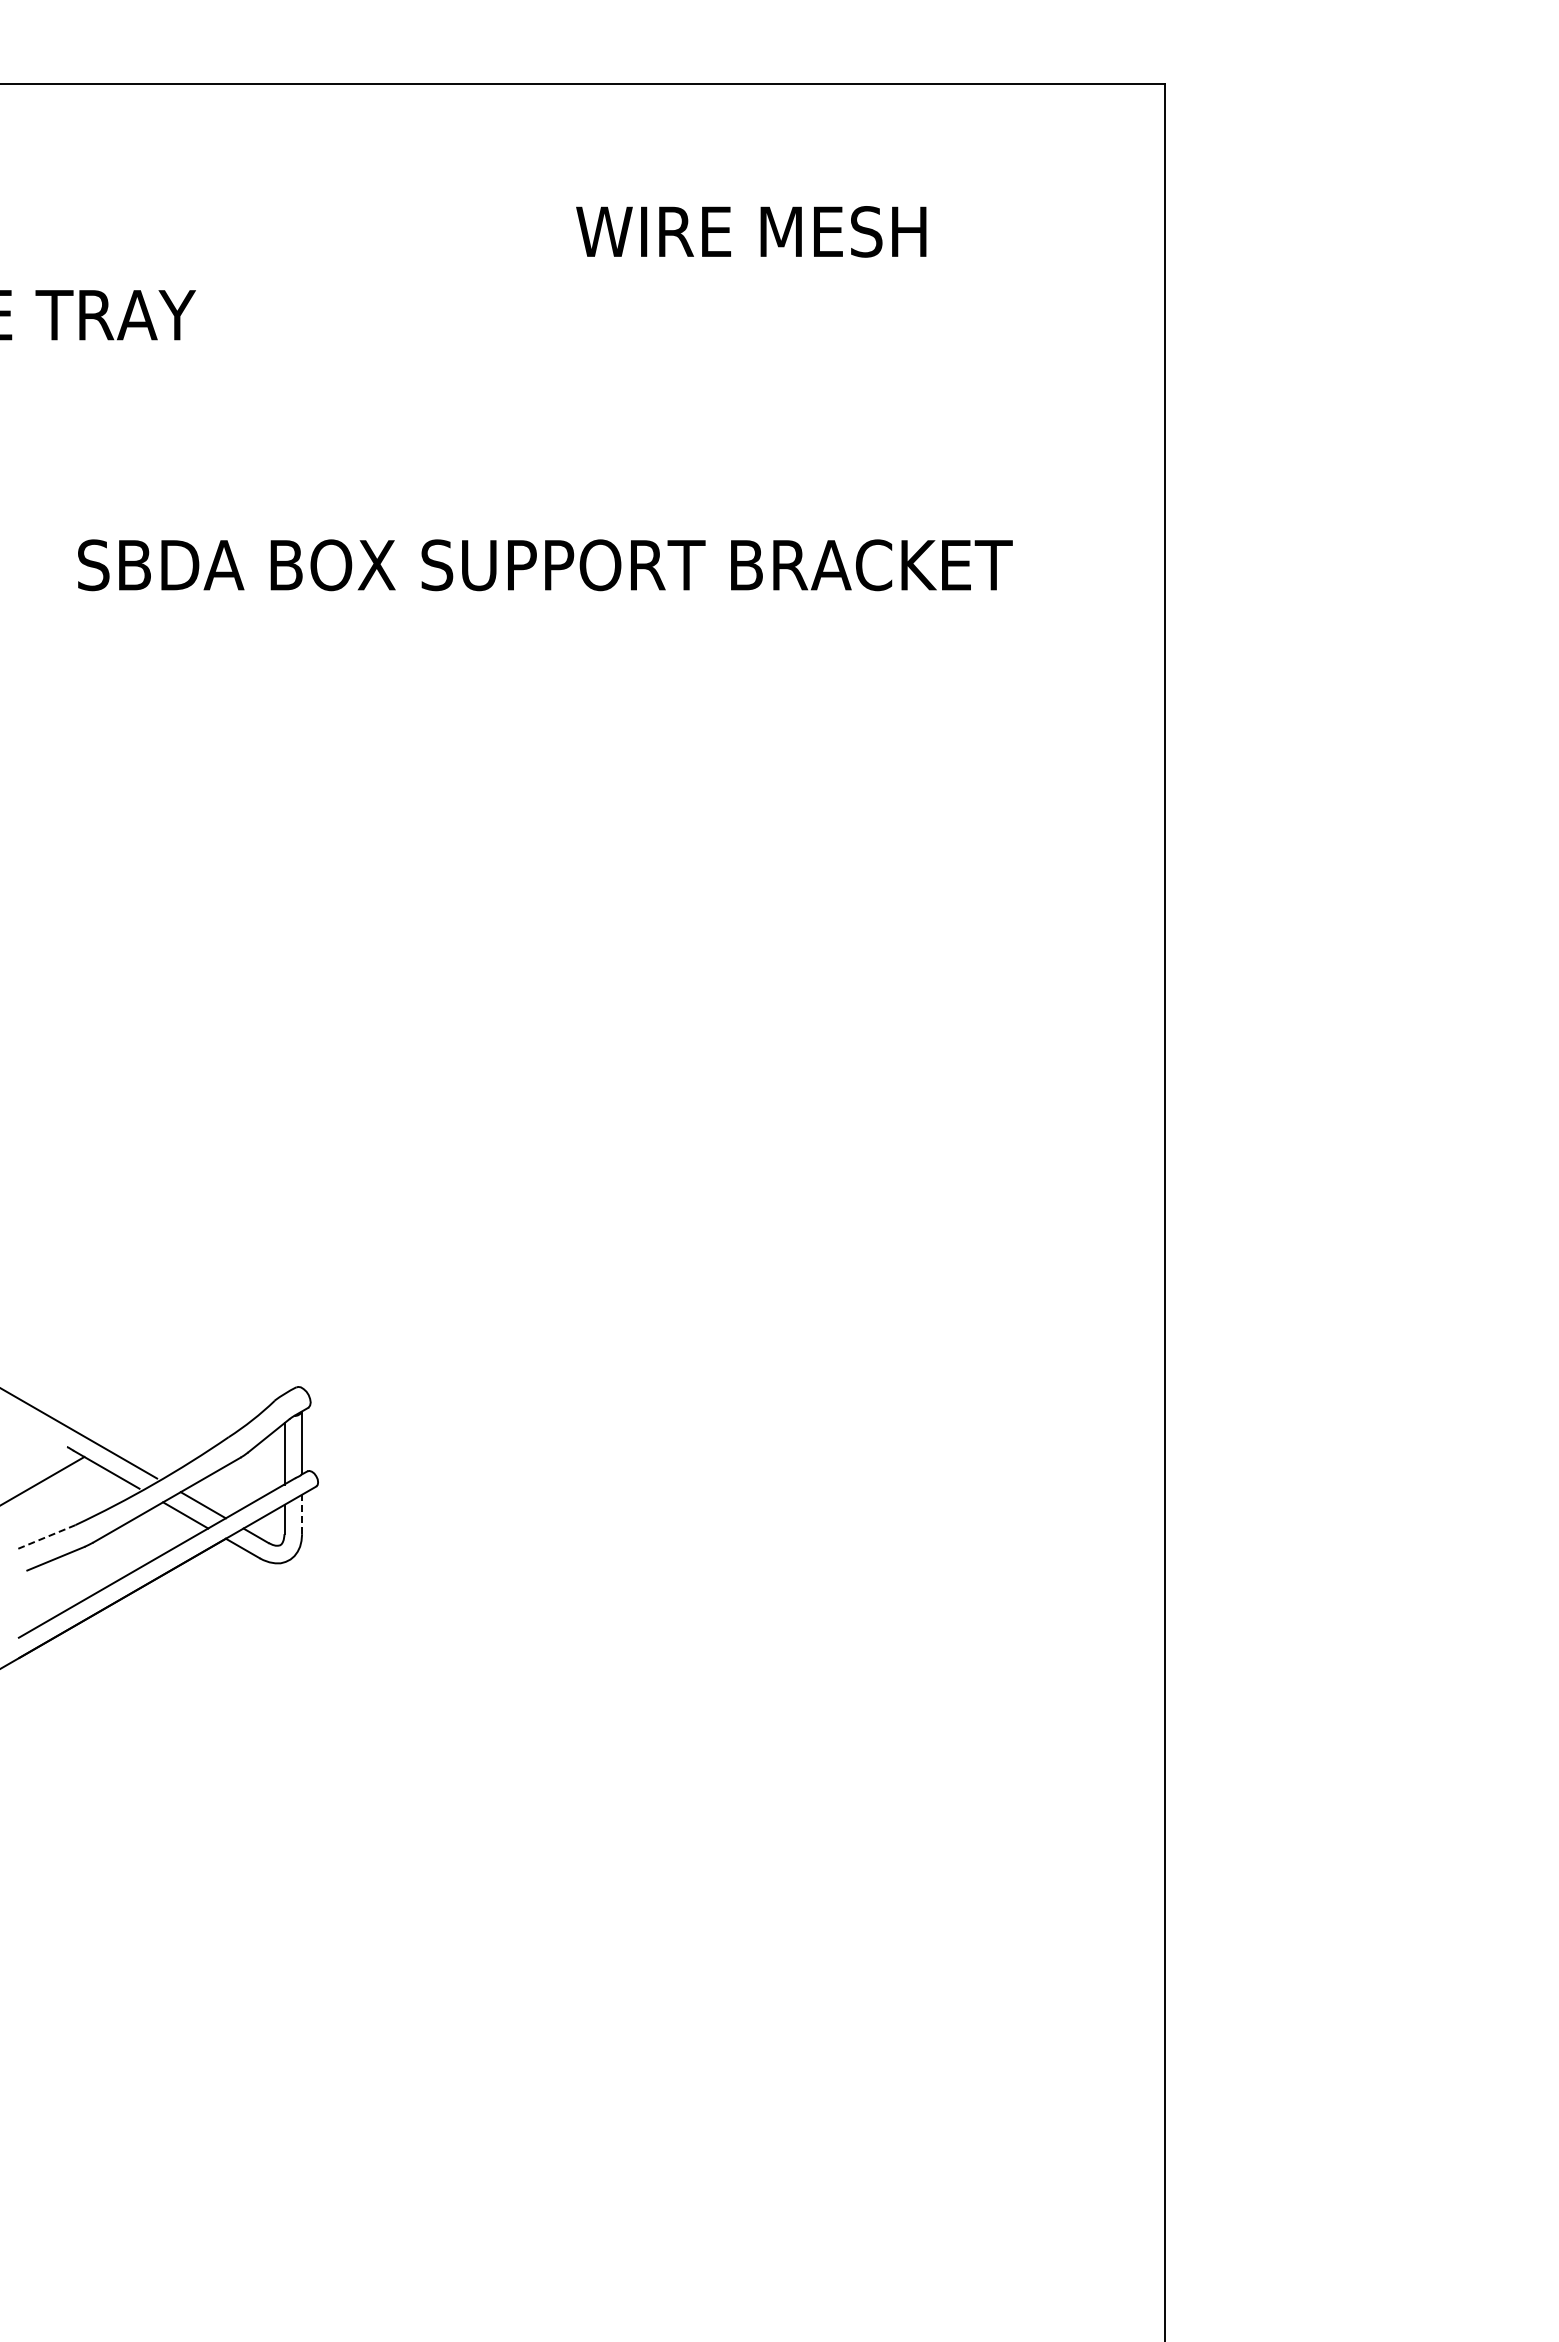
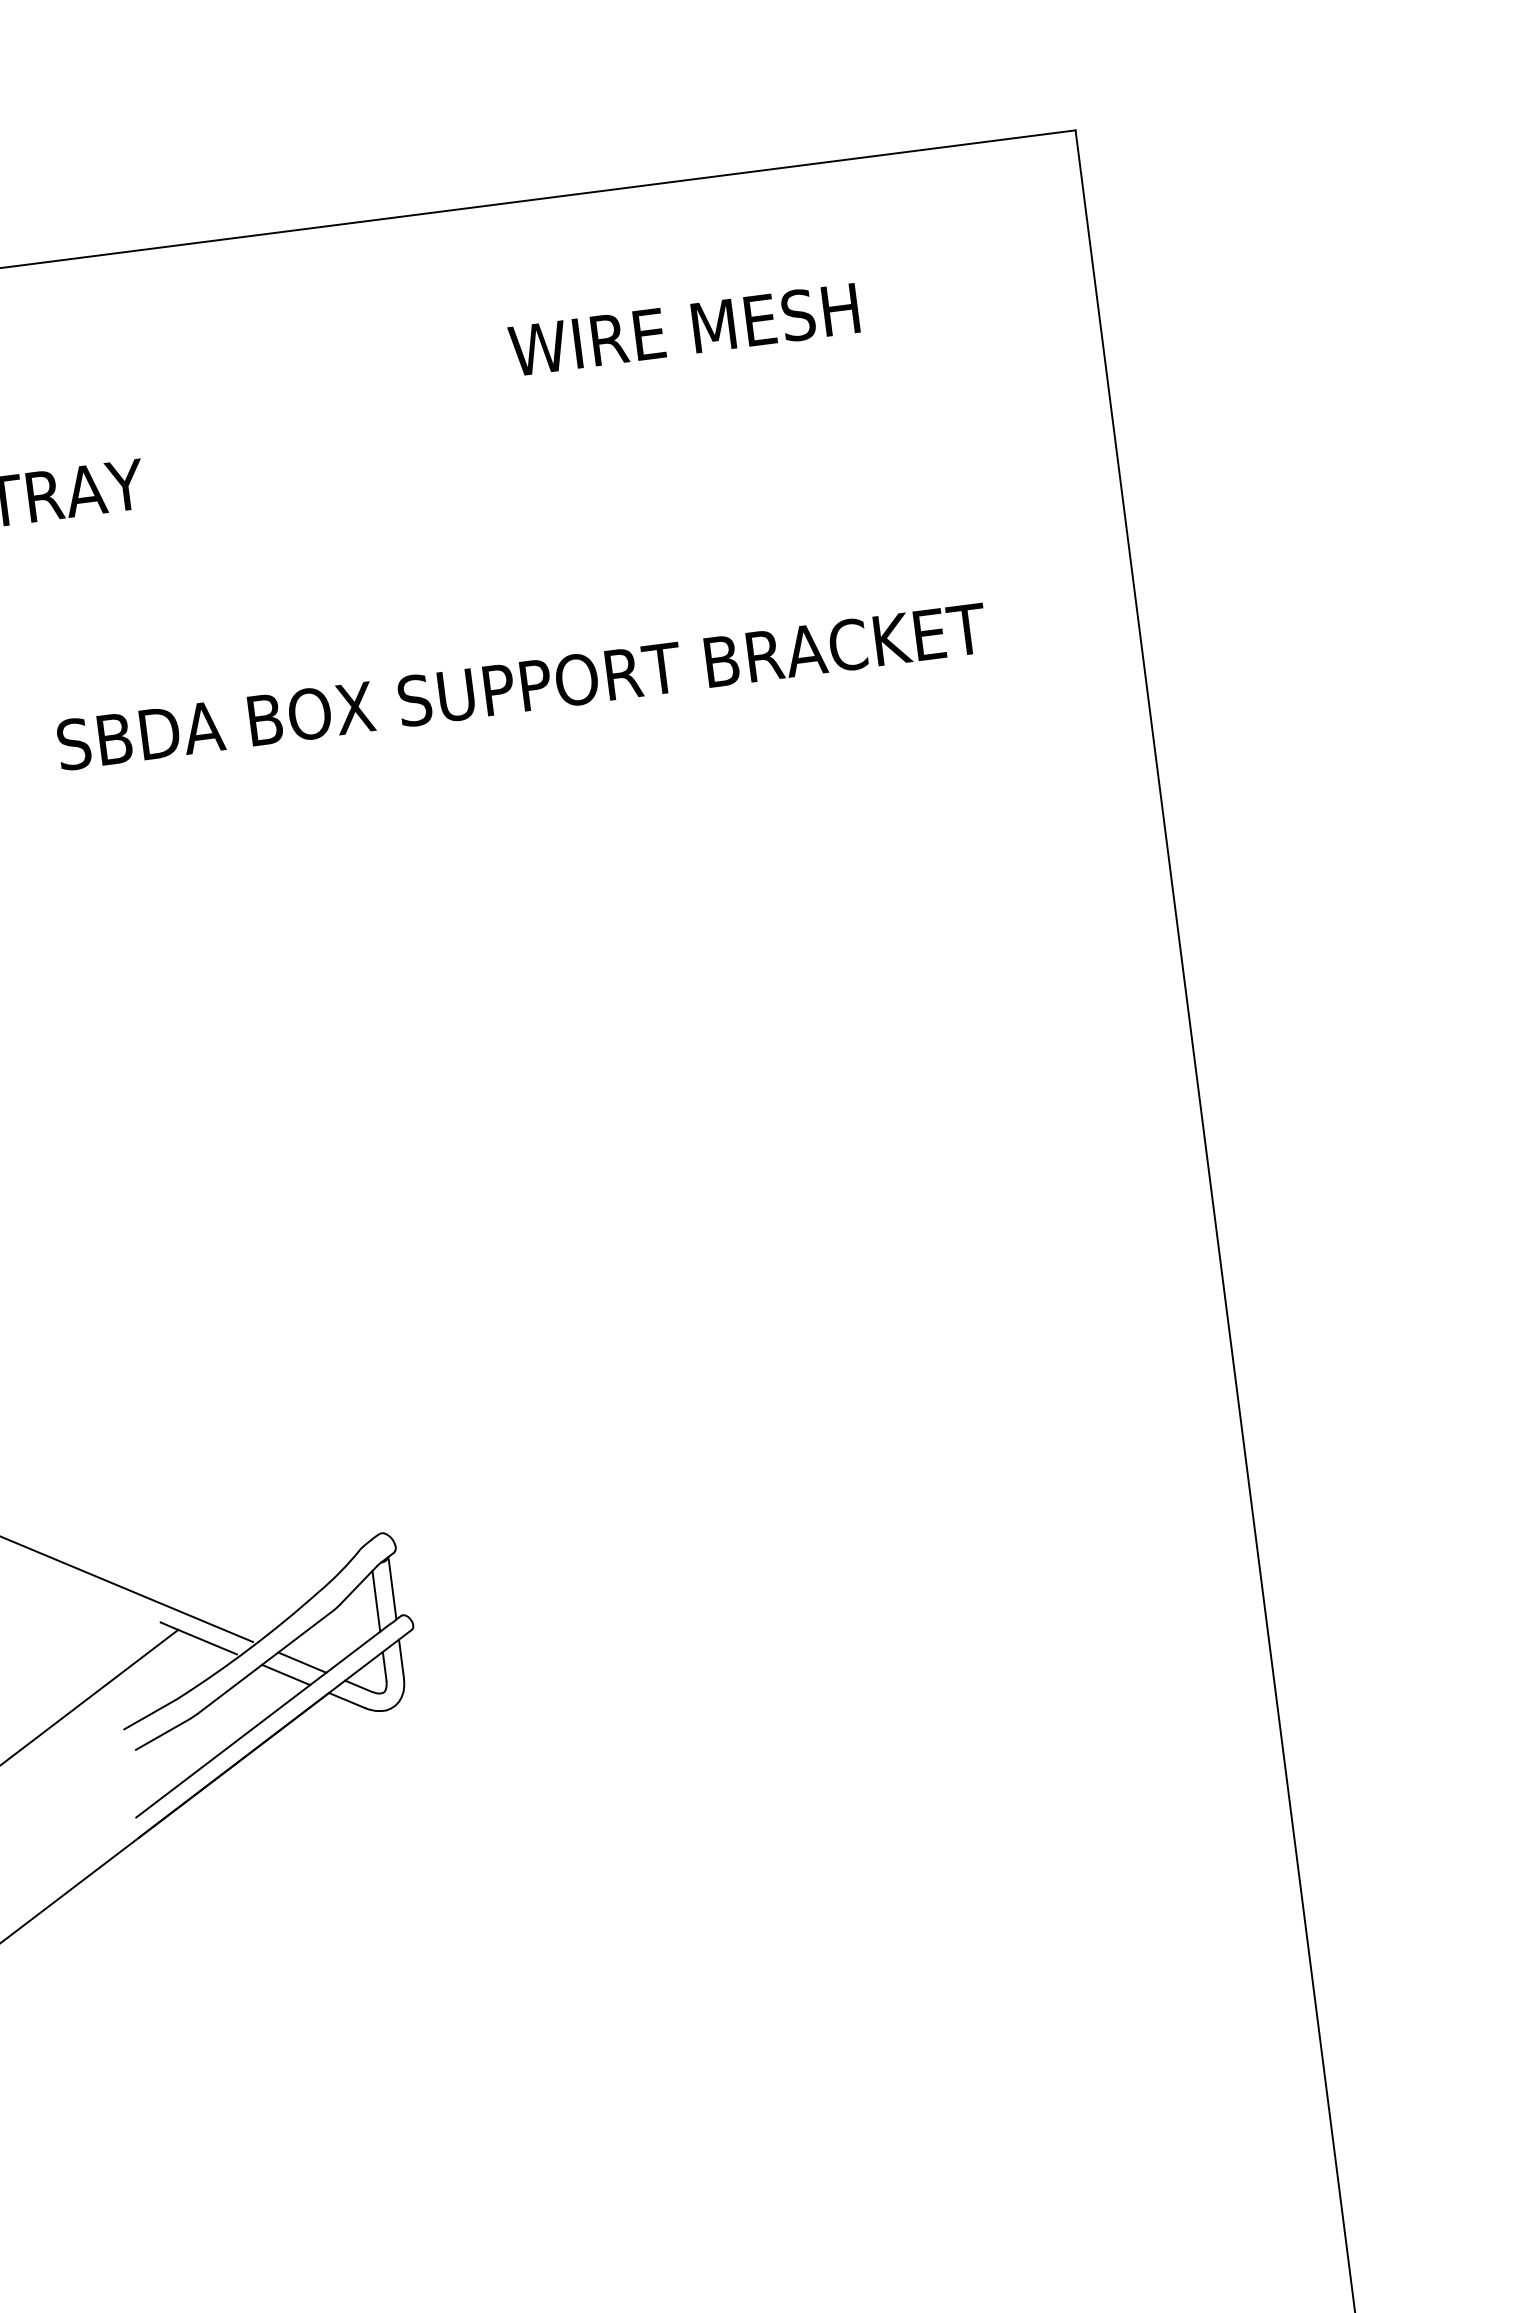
line: (302, 1514) -> (401, 1659), dashed -> solid
line: (46, 1536) -> (150, 1713), dashed -> solid

